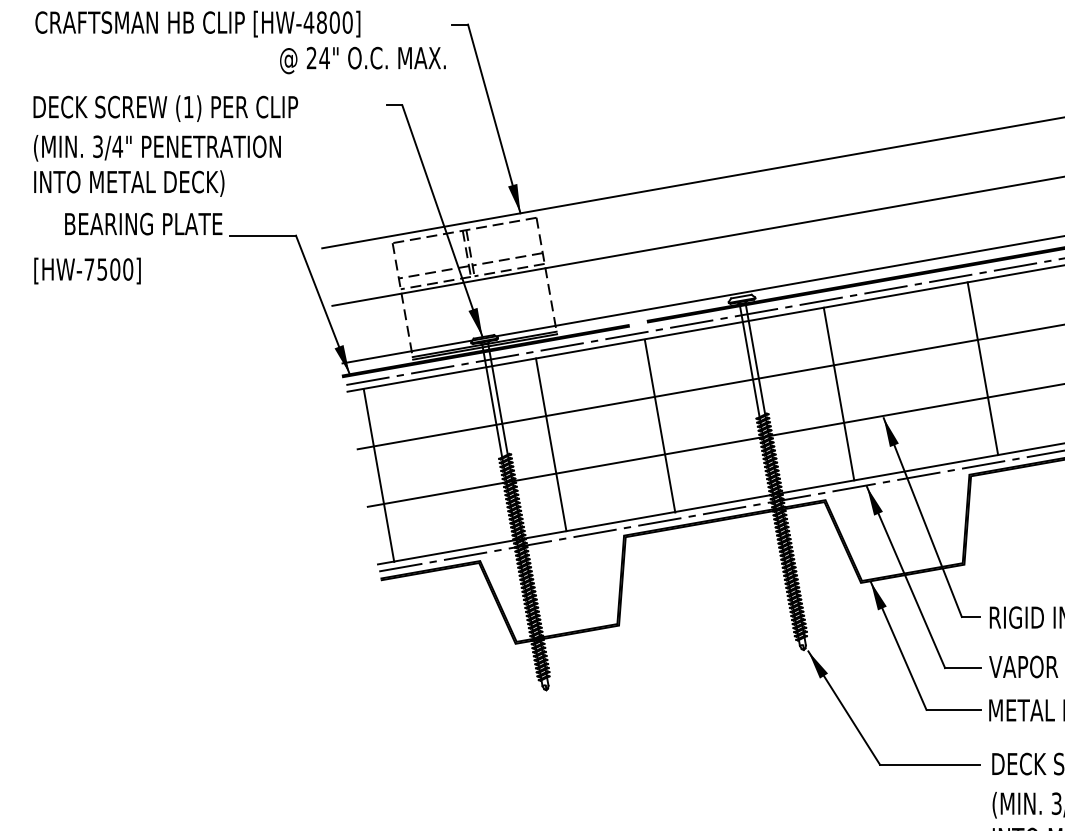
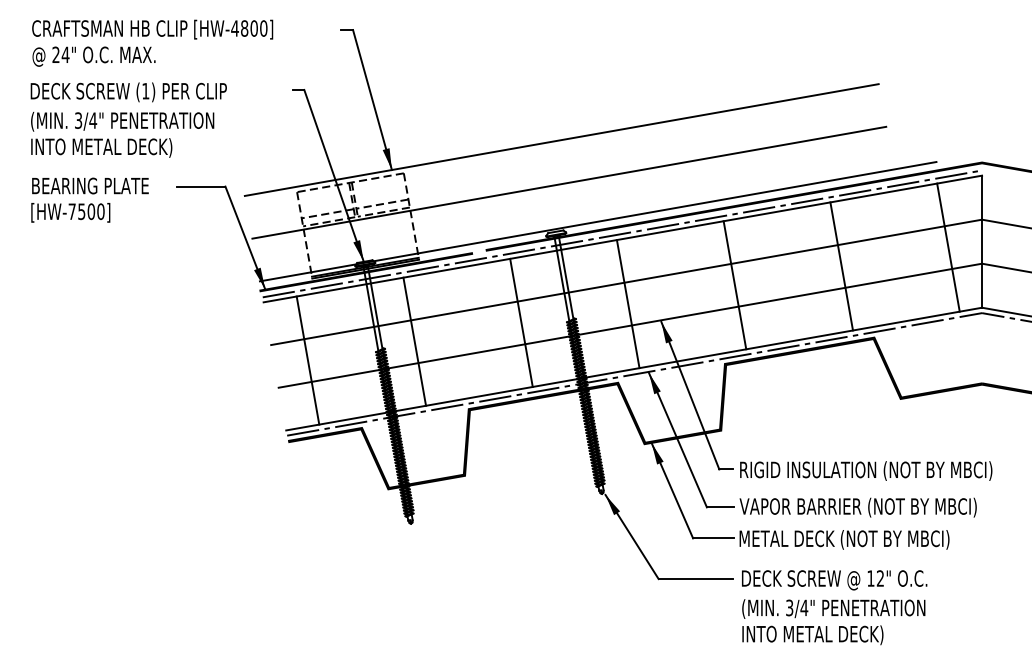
text: (362, 60) -> (93, 56), moved
text: (143, 223) -> (90, 185), moved
line: (660, 425) -> (521, 322), moved
line: (378, 475) -> (307, 360), moved

